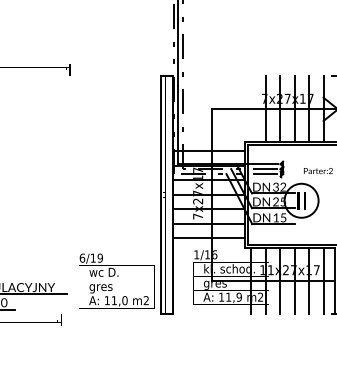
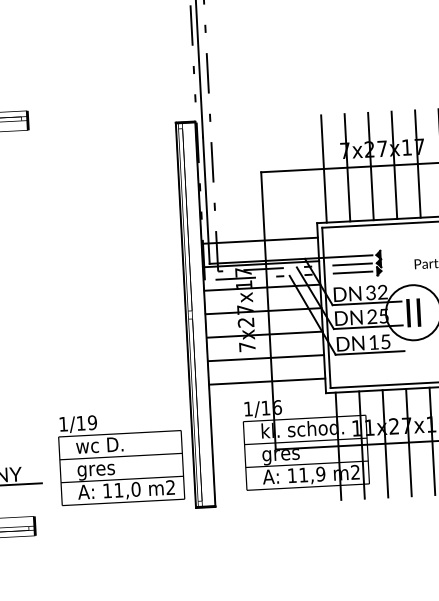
line: (251, 109) -> (324, 169), added
text: (82, 257) -> (63, 423), 6/19 -> 1/19

